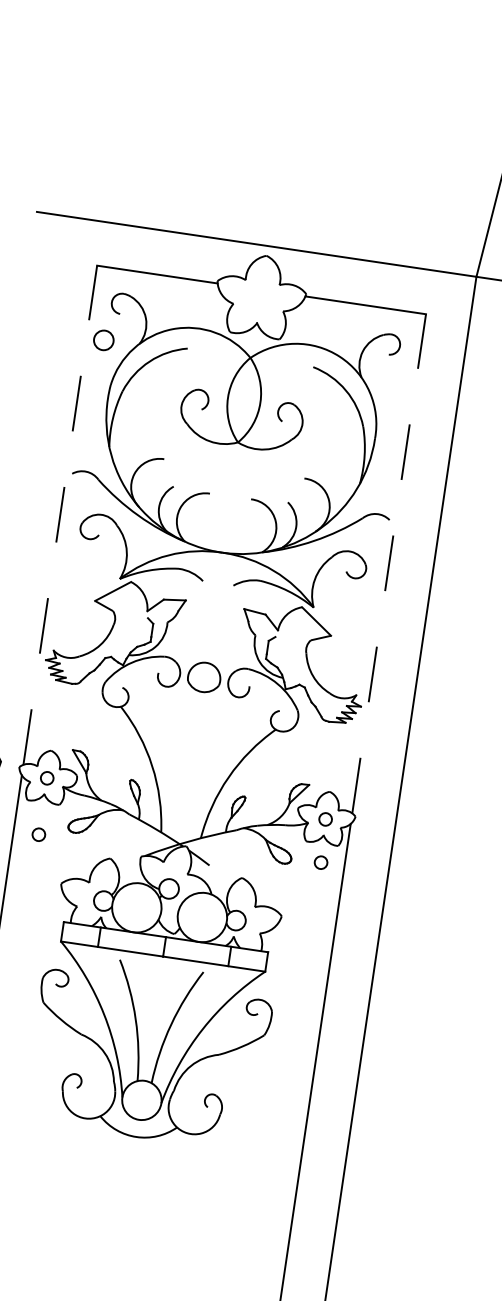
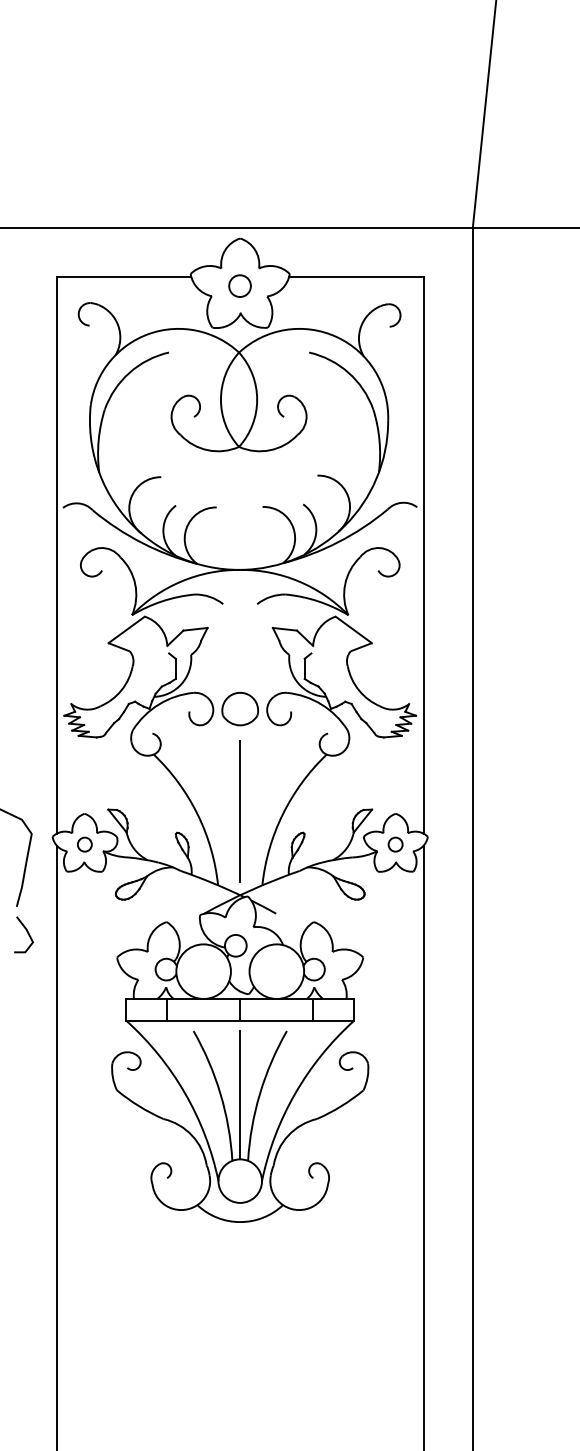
circle: (103, 339) -> (239, 285), moved
line: (60, 515) -> (56, 555), dashed -> solid
line: (388, 564) -> (423, 555), dashed -> solid
line: (191, 769) -> (240, 811), added
circle: (38, 834) -> (84, 907), removed
circle: (320, 862) -> (397, 892), removed
line: (153, 1023) -> (240, 1095), added

